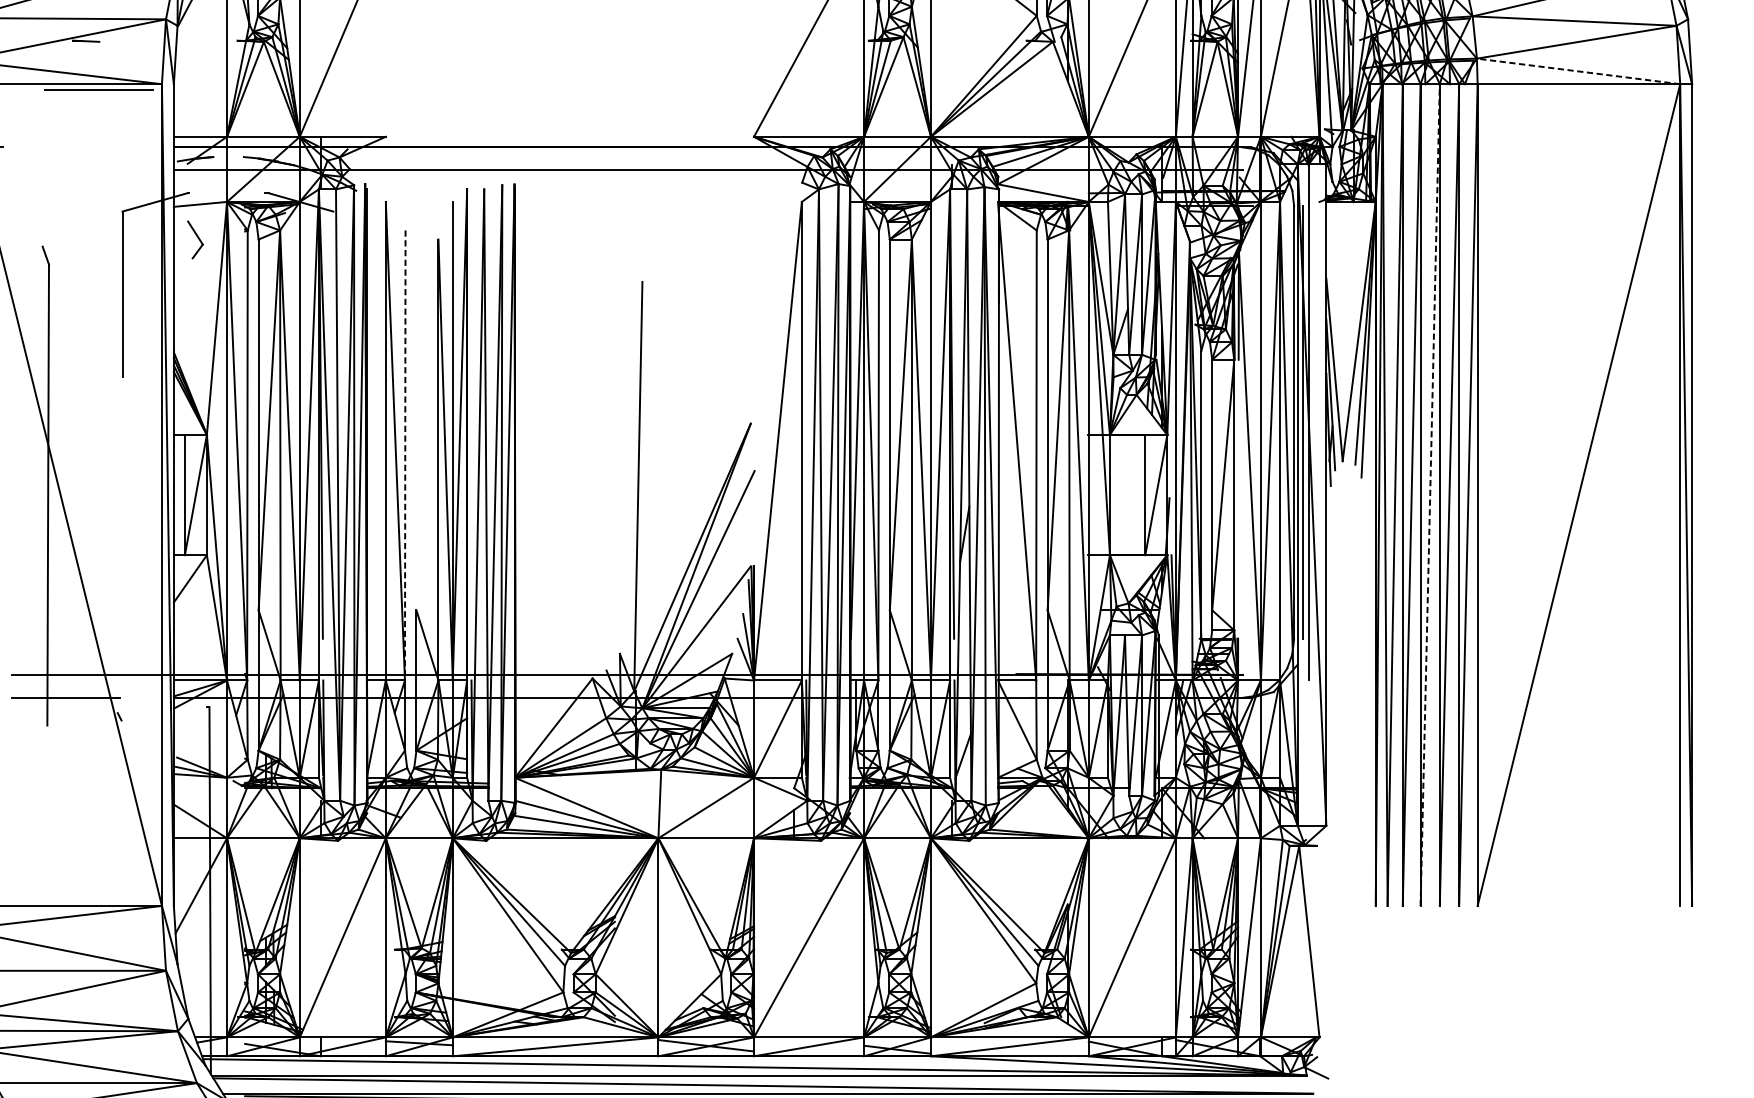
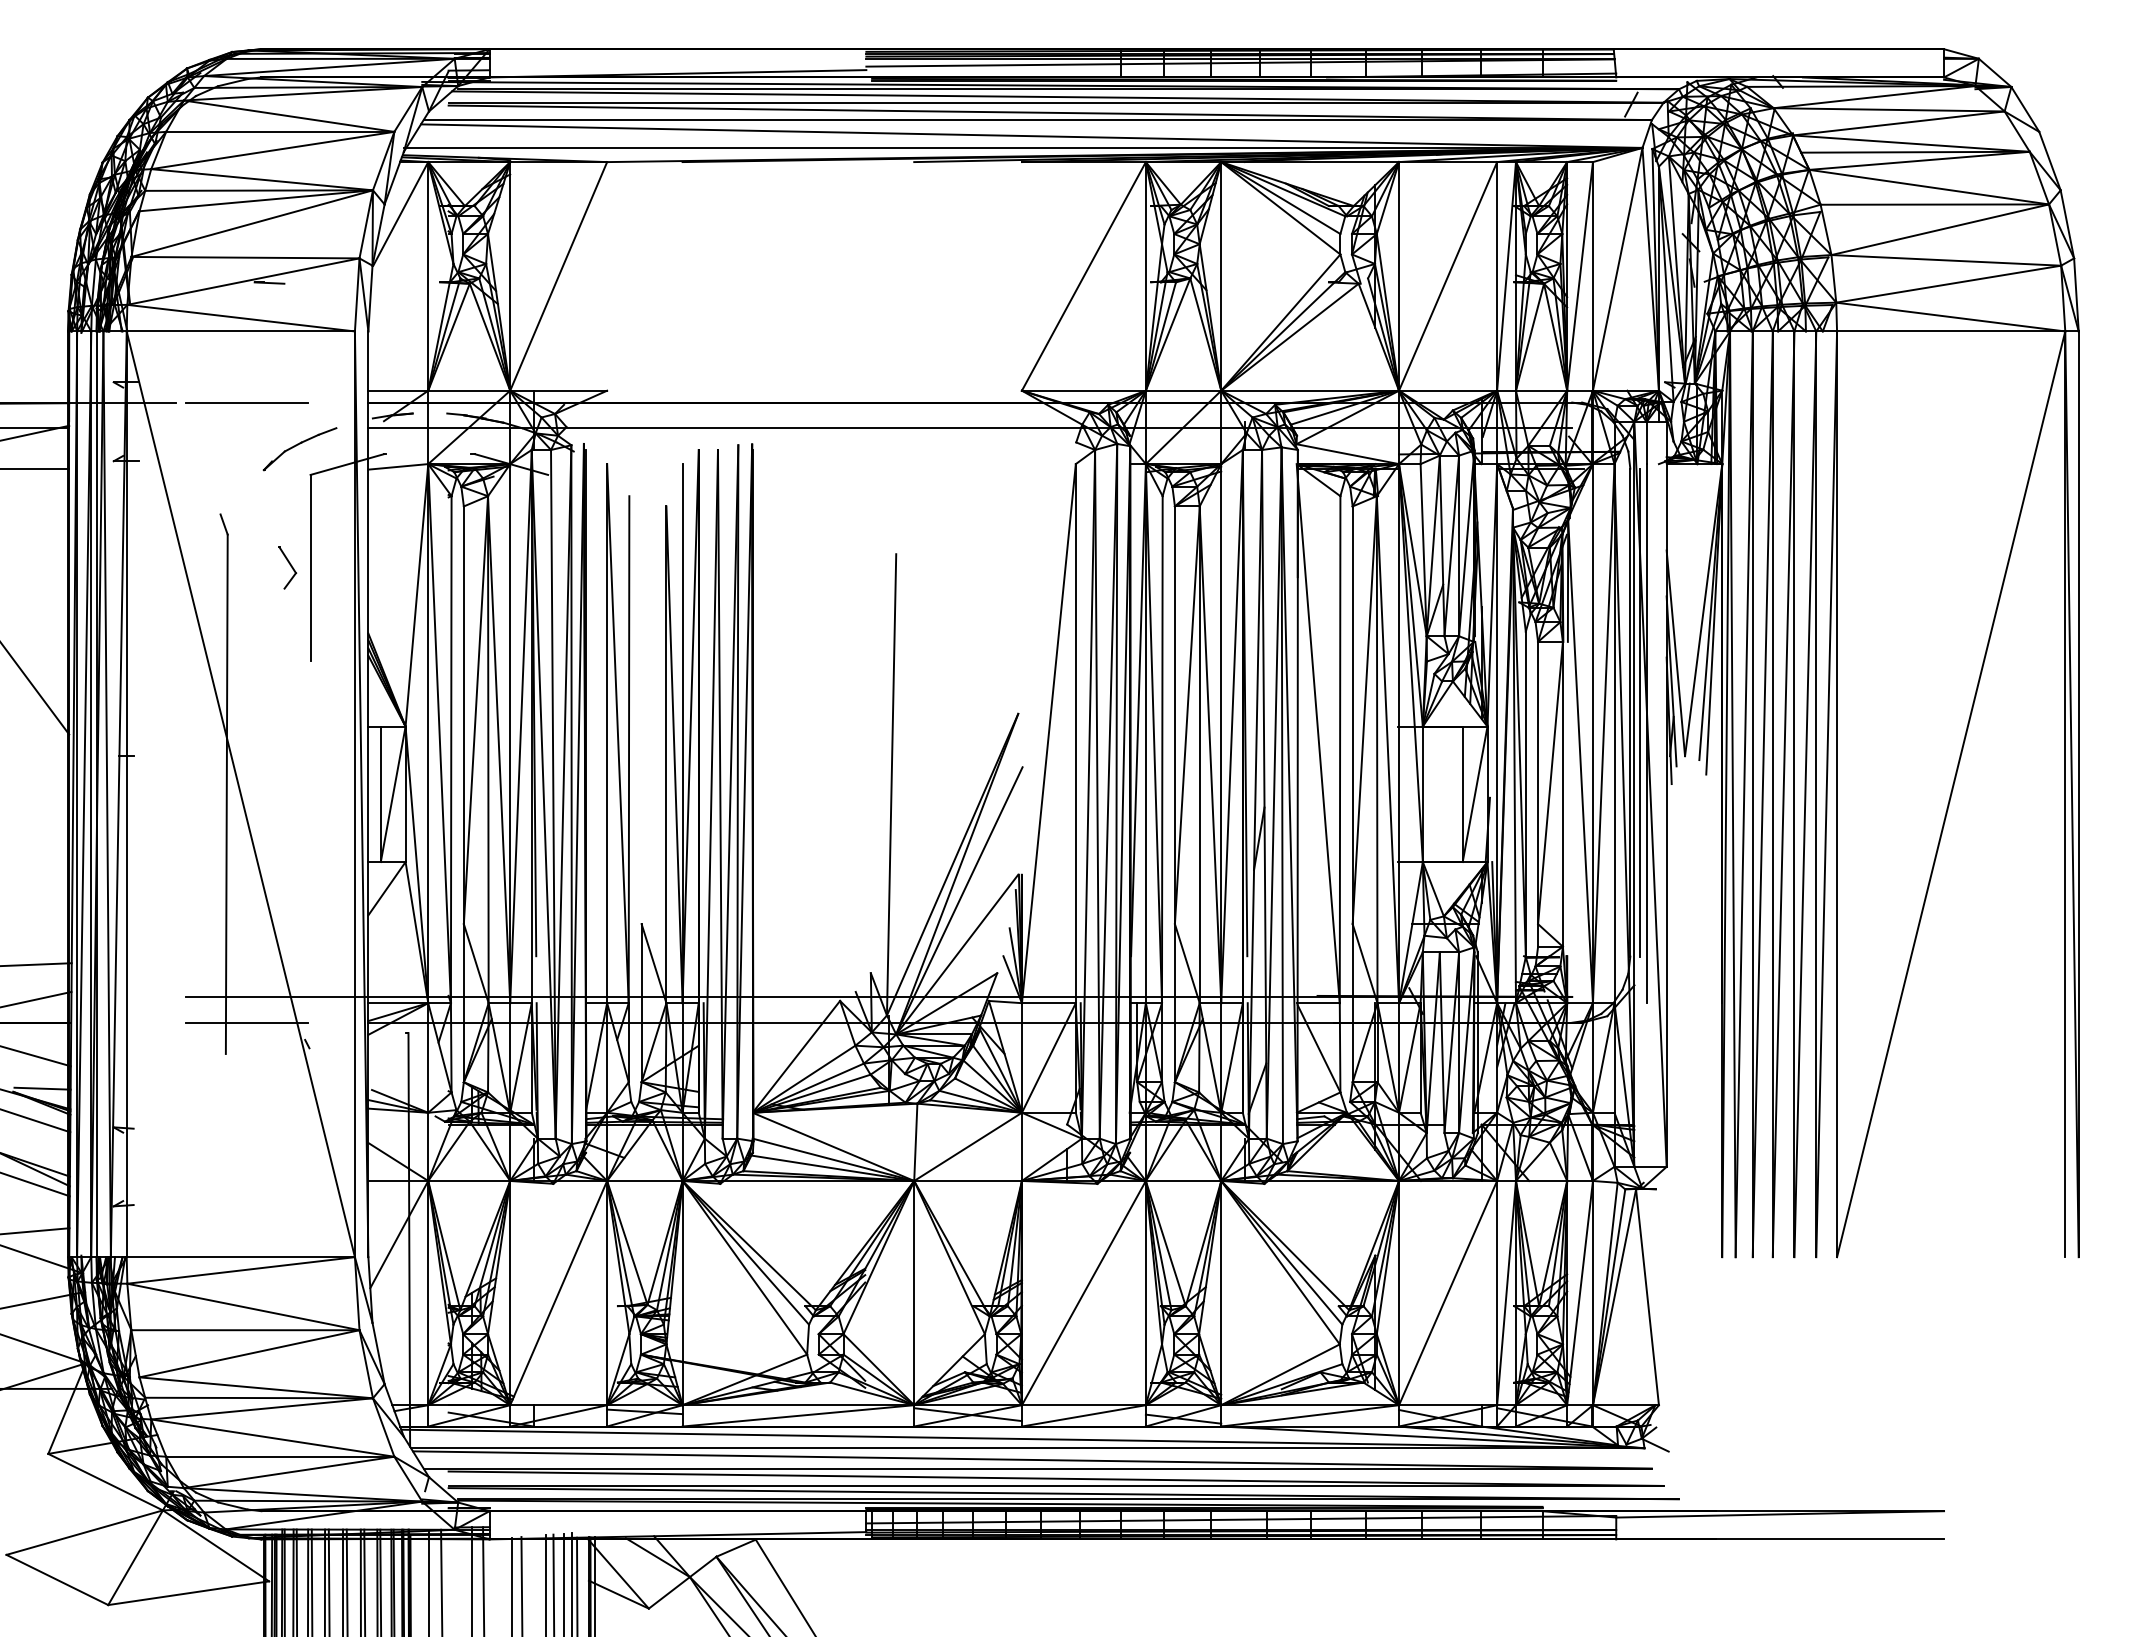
line: (1578, 71) -> (1950, 317), dashed -> solid
line: (98, 89) -> (246, 402), moved
part: (112, 188) -> (299, 449), added
part: (195, 239) -> (287, 567), moved
line: (405, 456) -> (629, 750), dashed -> solid
line: (1430, 495) -> (1783, 794), dashed -> solid

